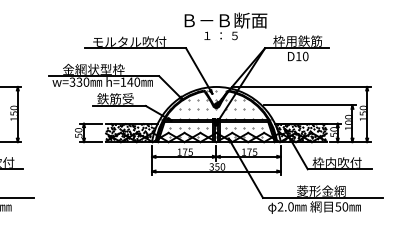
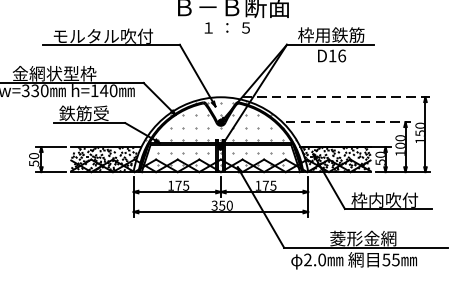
text: (305, 55) -> (341, 54), D10 -> D16
line: (301, 86) -> (336, 96), solid -> dashed
line: (310, 105) -> (348, 122), solid -> dashed
text: (345, 206) -> (396, 259), 50 -> 55

